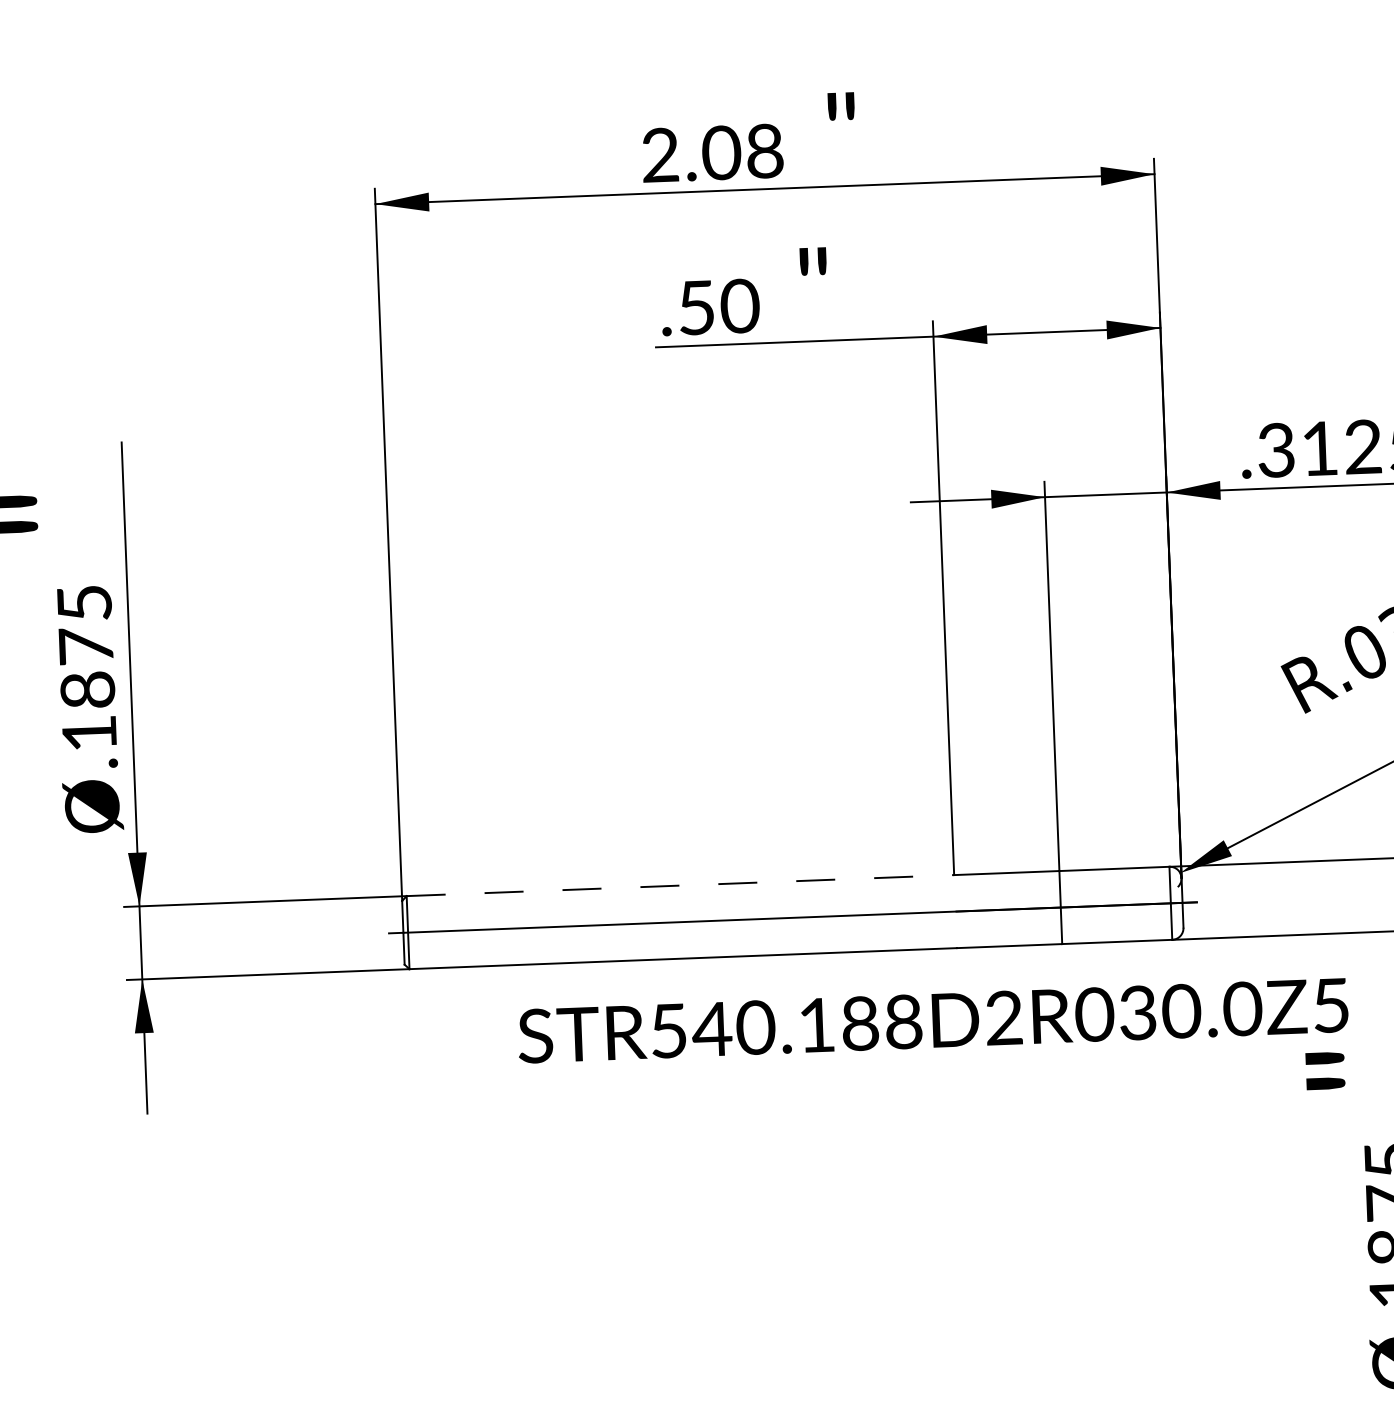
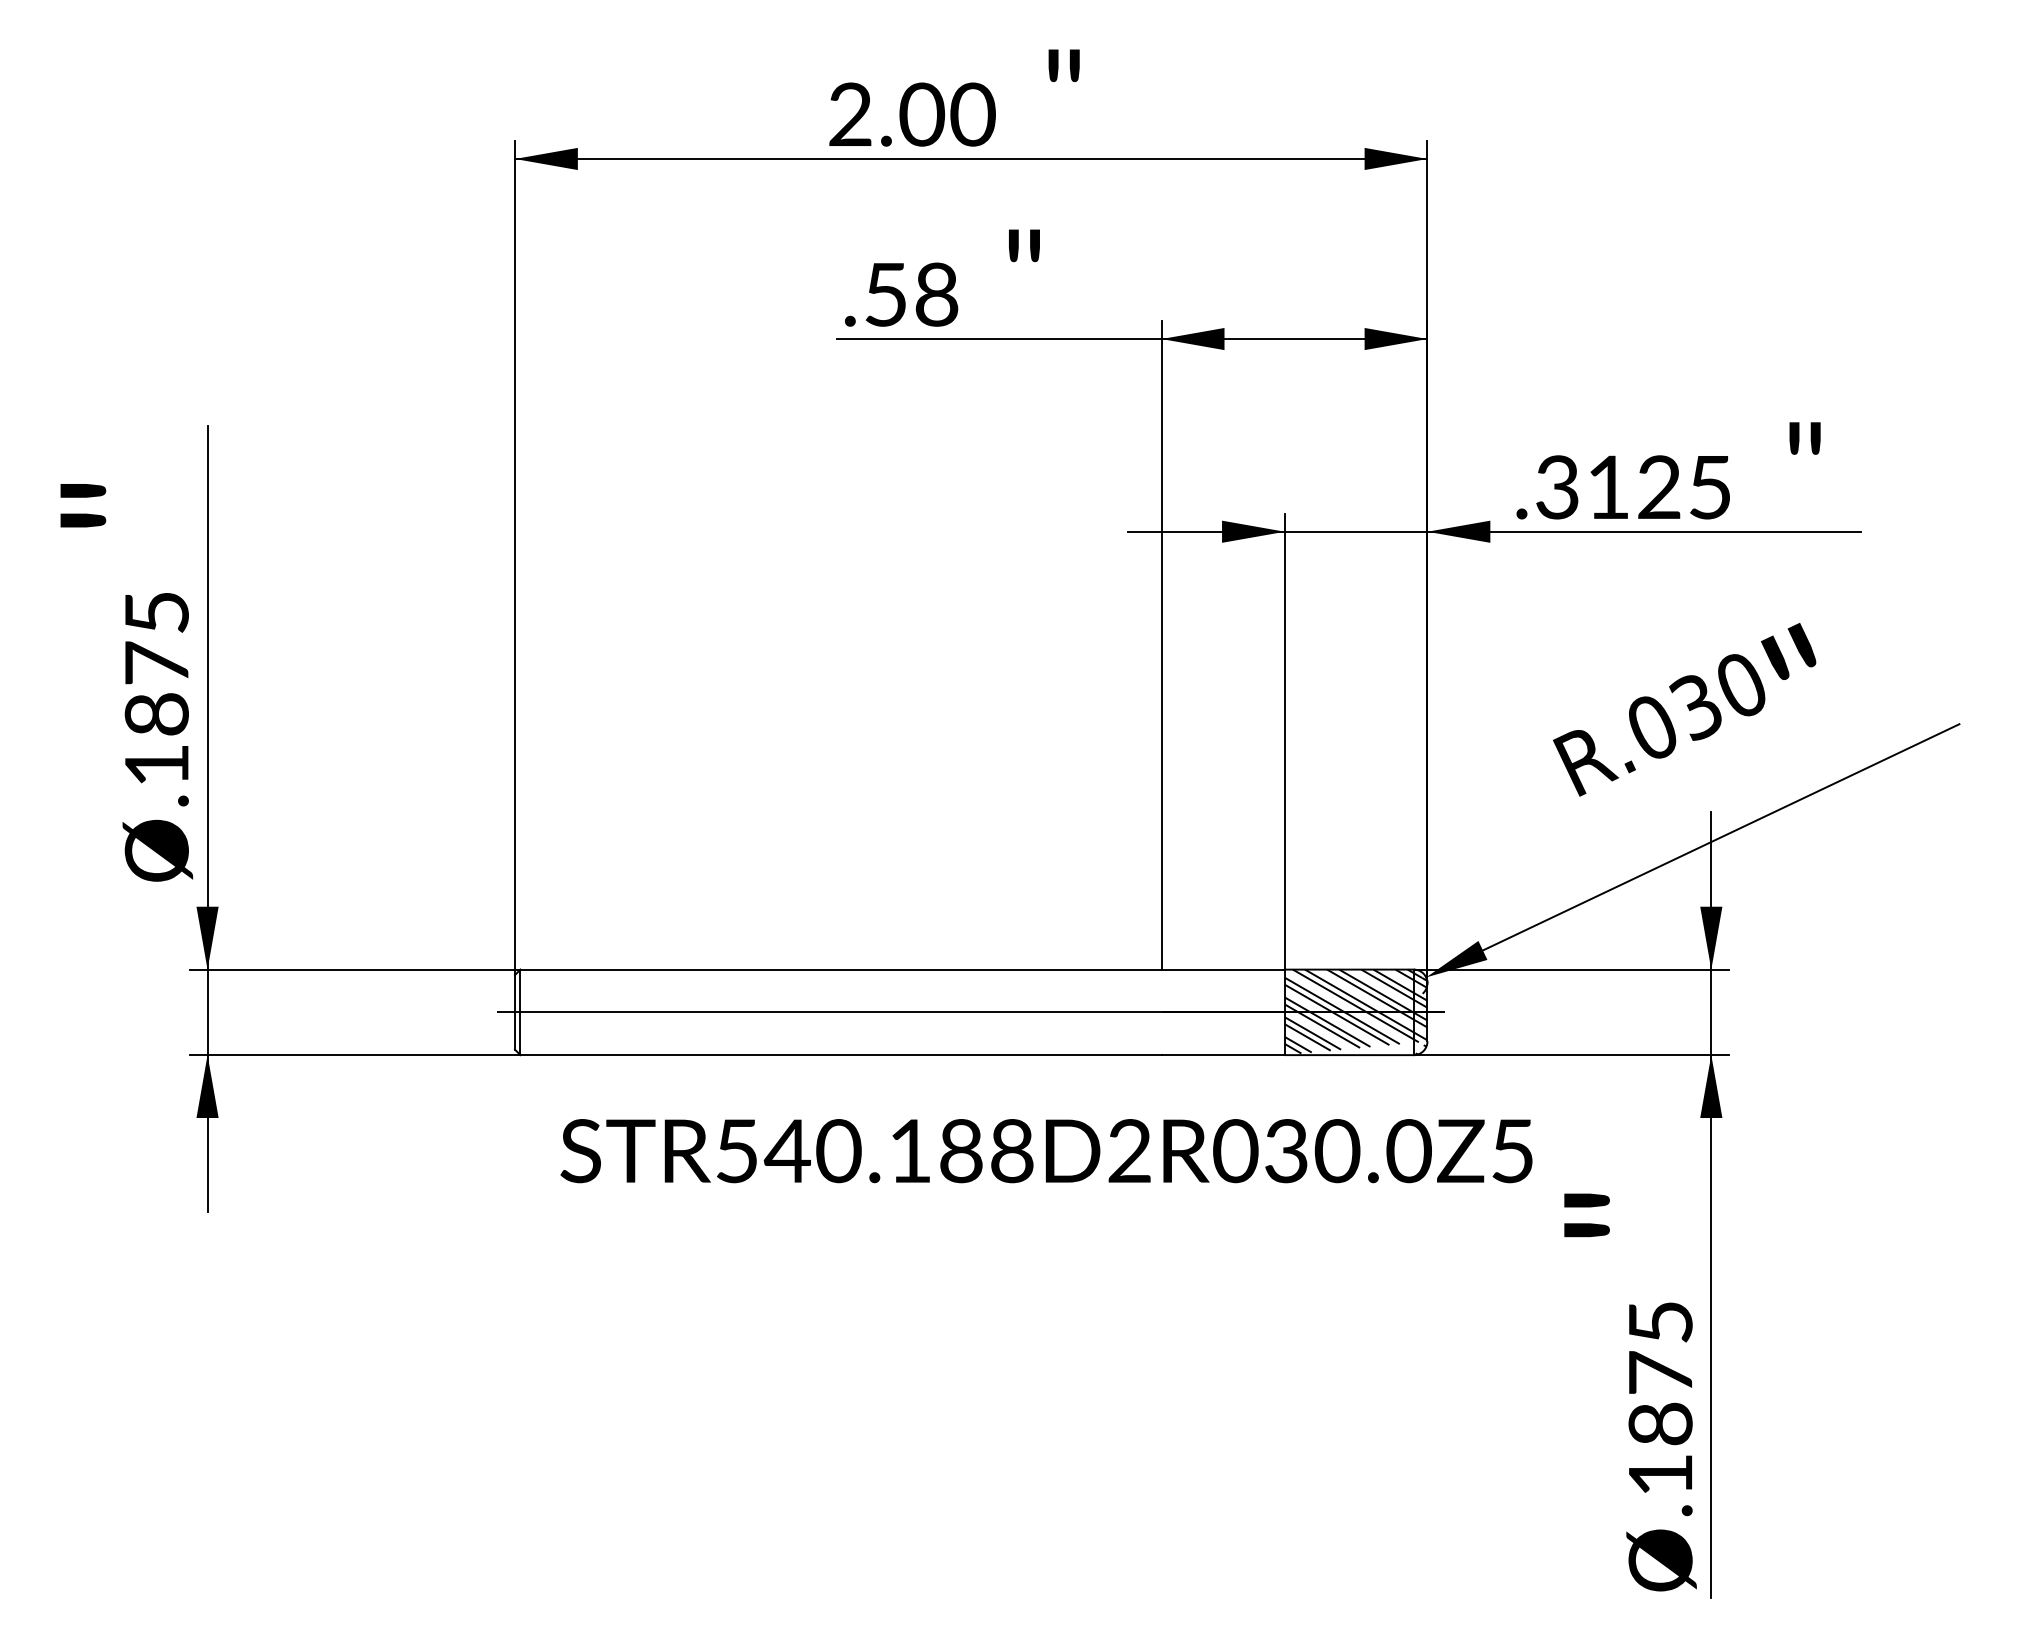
text: (764, 151) -> (972, 114), 2.08 -> 2.00
text: (739, 306) -> (936, 294), .50 -> .58
line: (680, 885) -> (841, 969), dashed -> solid
hatch: (1121, 904) -> (1355, 1011), added
text: (933, 1021) -> (1046, 1151), moved

